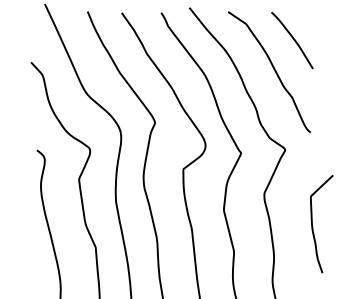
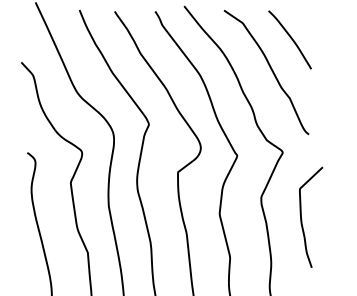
curve: (313, 226) -> (302, 219), moved

